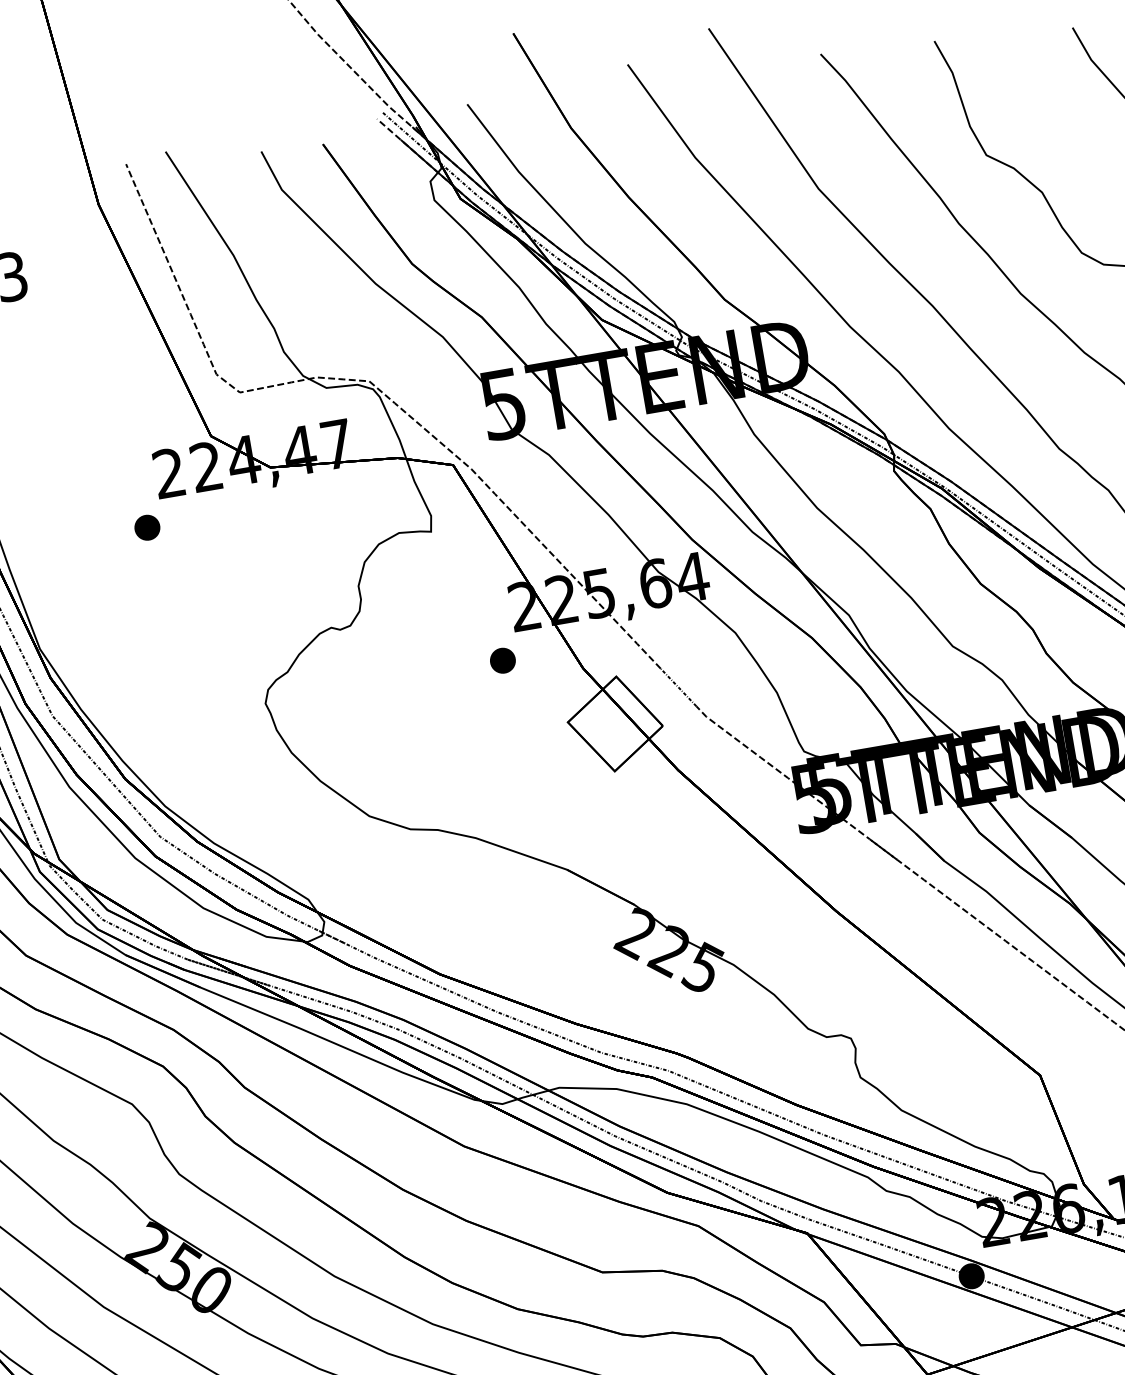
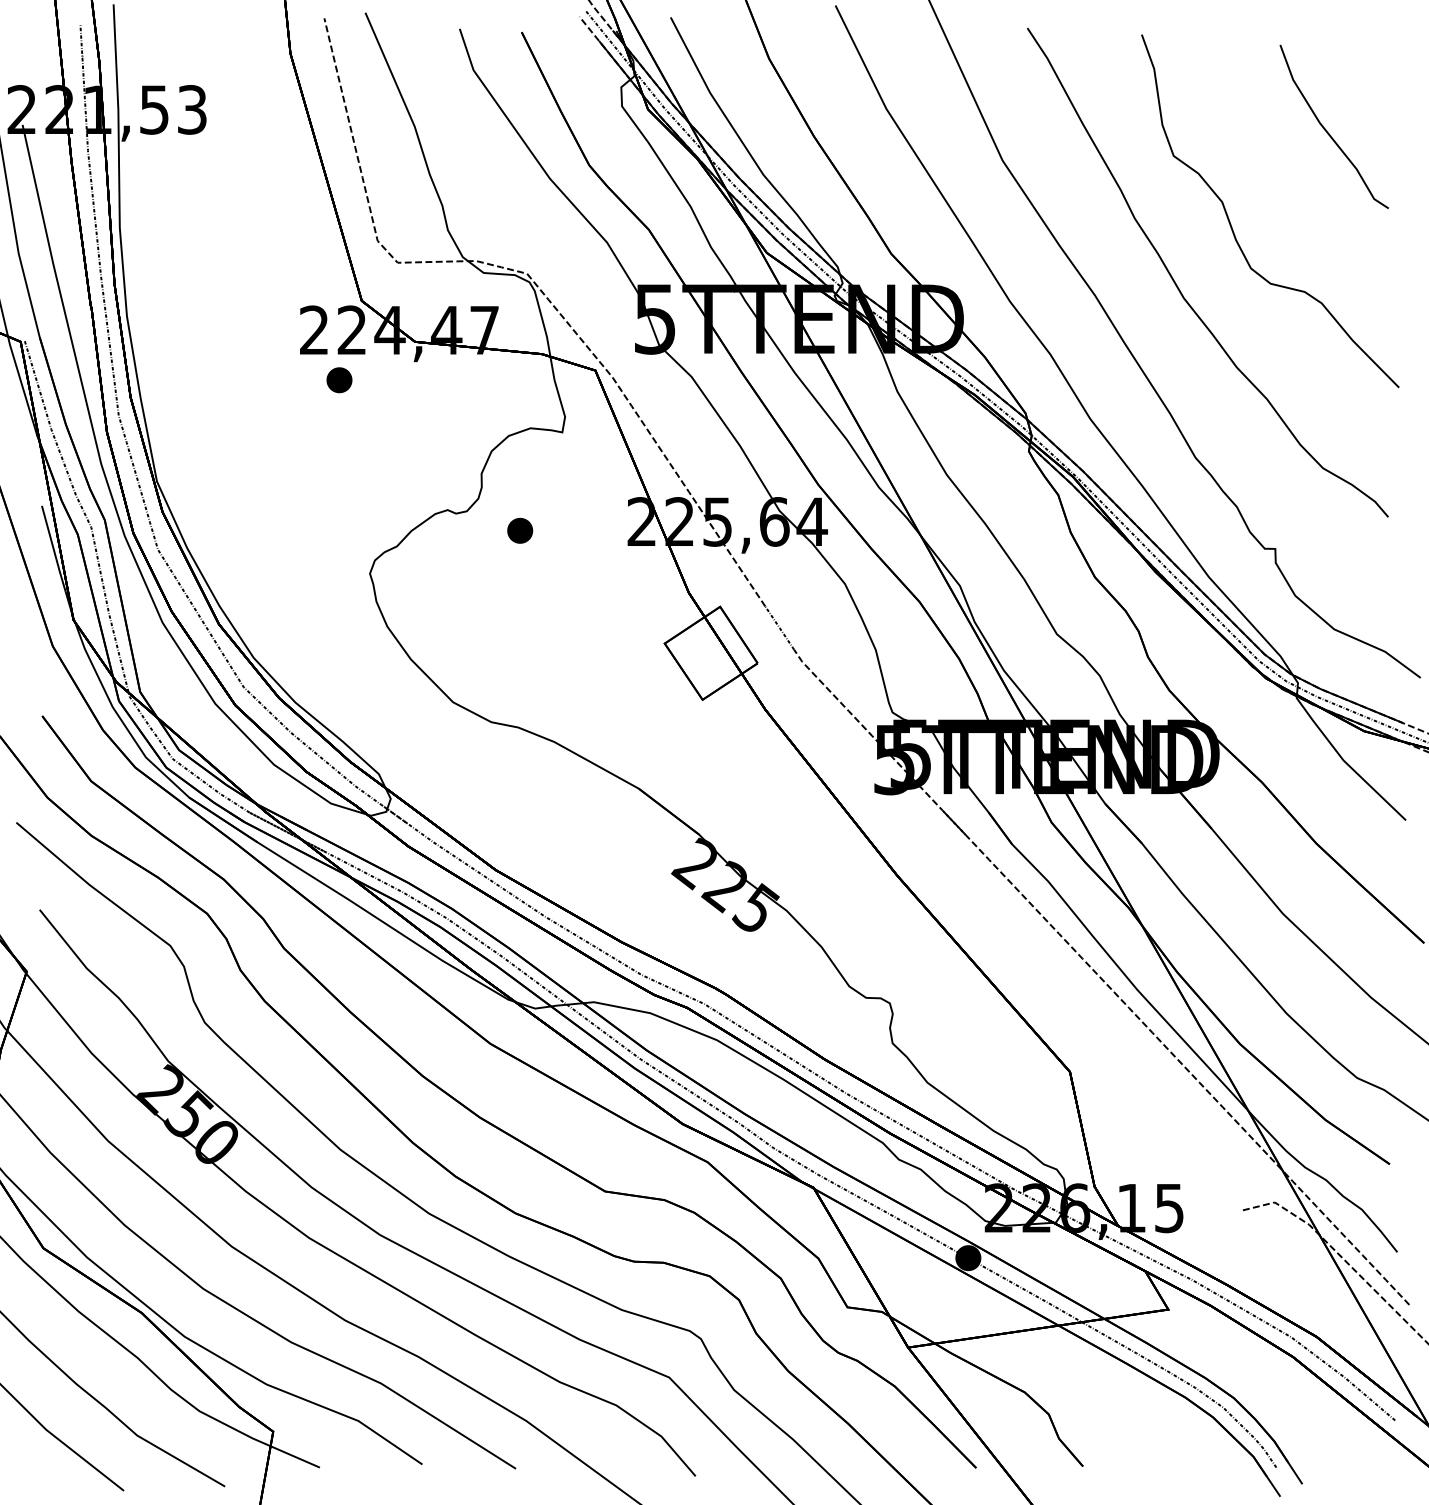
part: (147, 527) -> (339, 380), moved
part: (503, 660) -> (520, 530), moved

